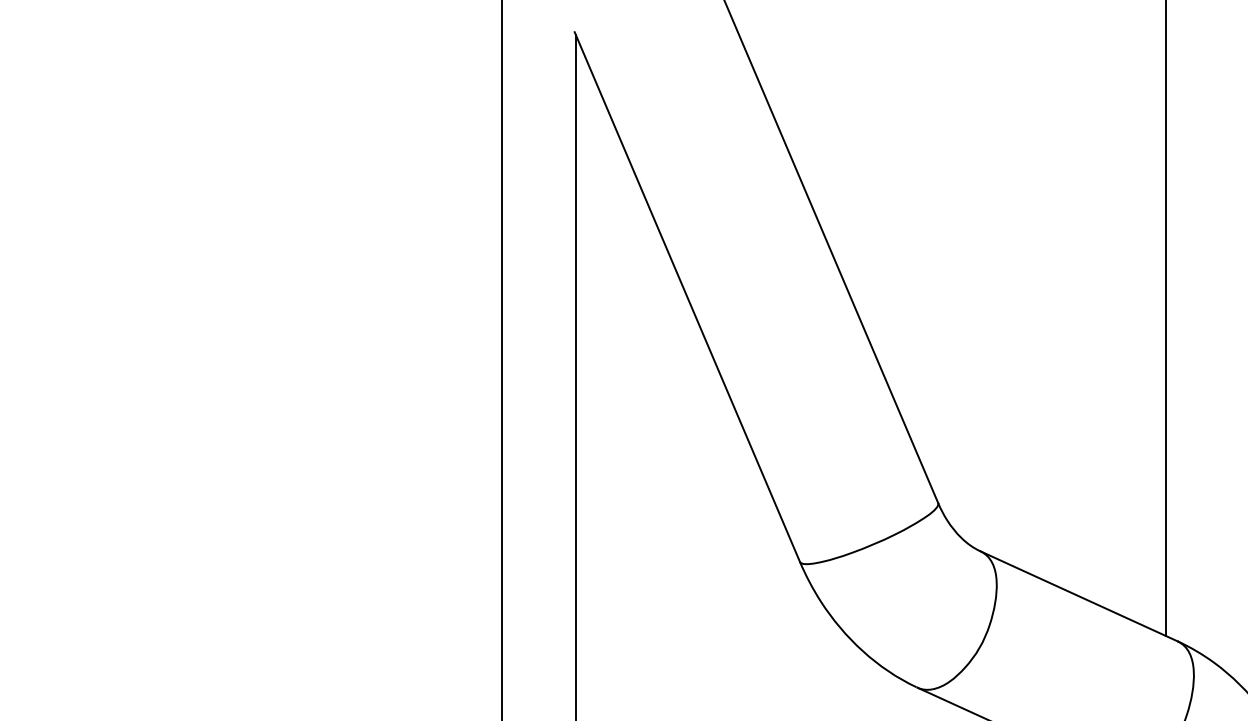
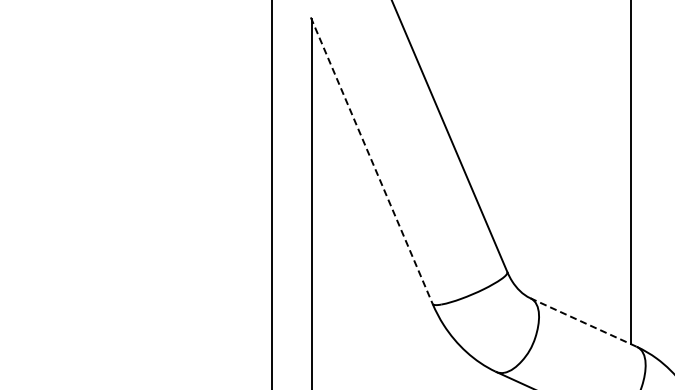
line: (686, 296) -> (371, 160), solid -> dashed
line: (1078, 596) -> (583, 322), solid -> dashed

